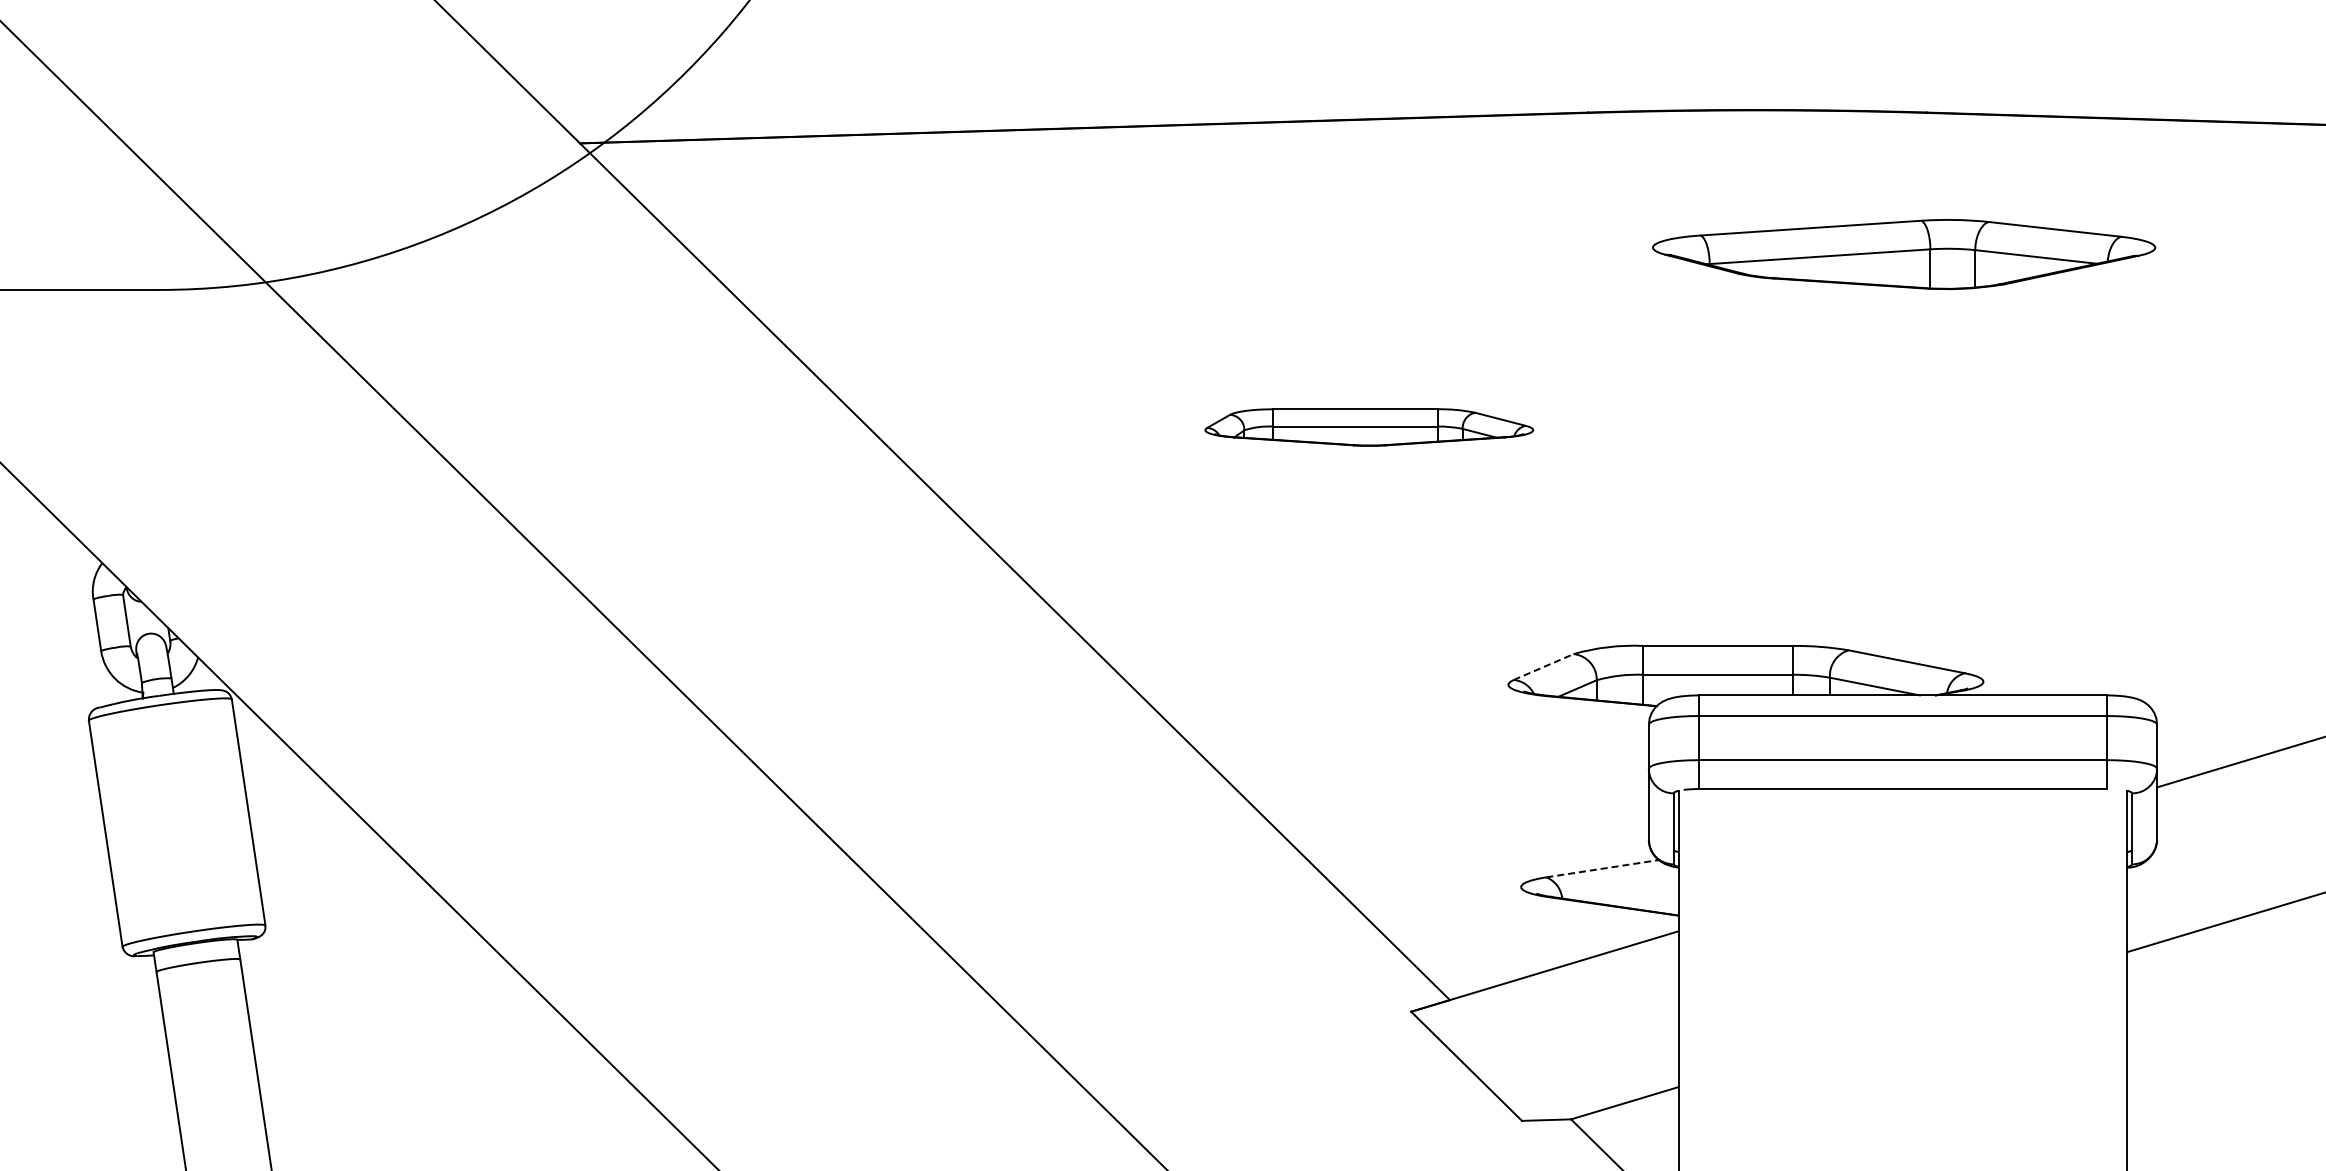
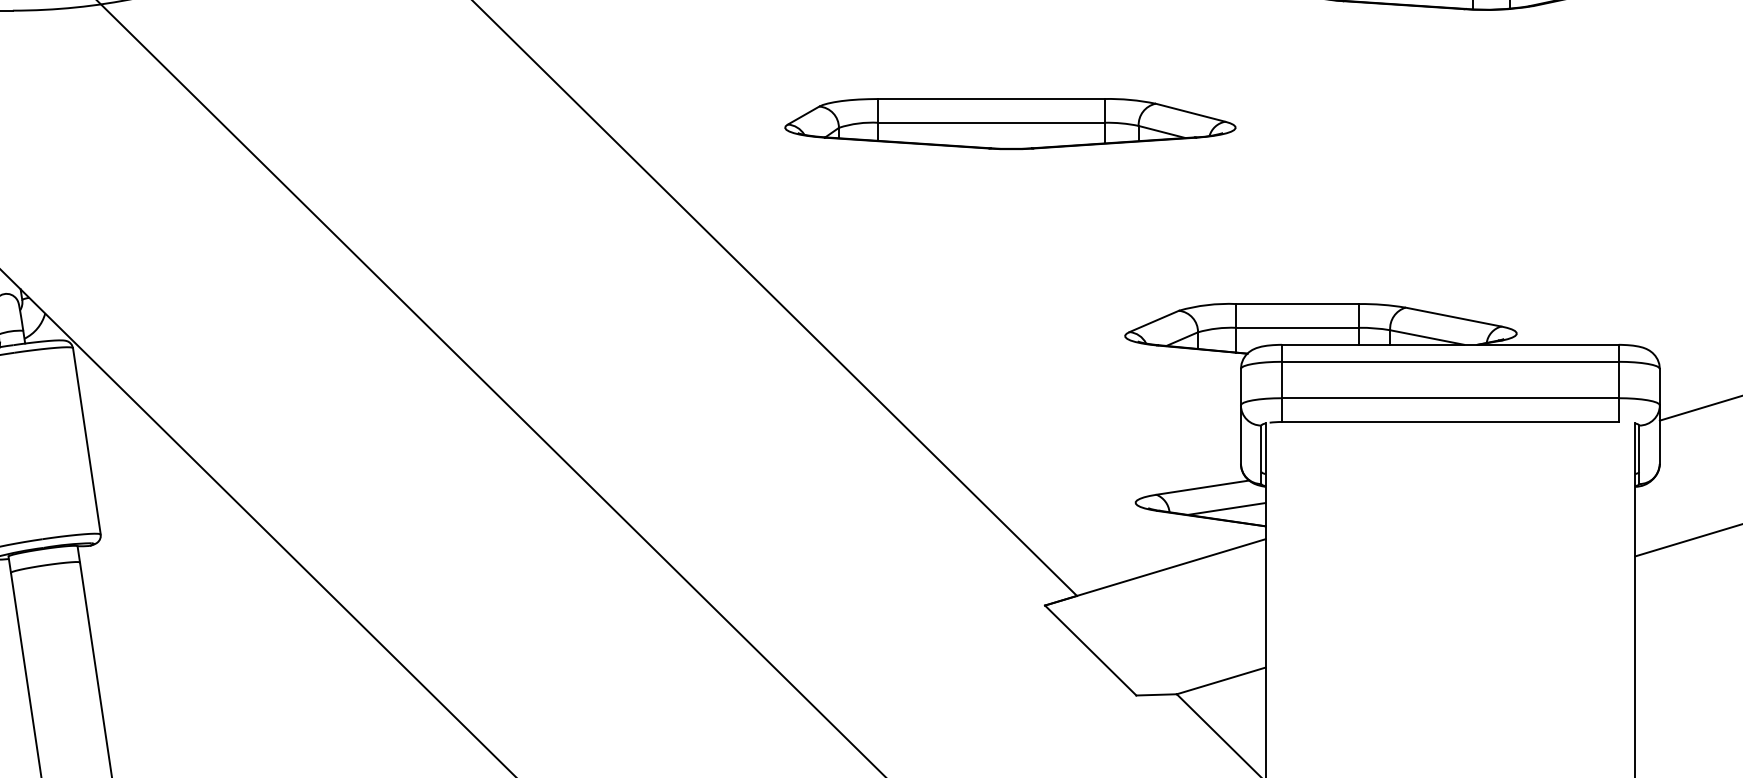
part: (1369, 427) -> (1010, 124), size x1.67
line: (1543, 667) -> (1154, 321), dashed -> solid
line: (1602, 868) -> (1202, 487), dashed -> solid
line: (1631, 894) -> (1226, 508), added

